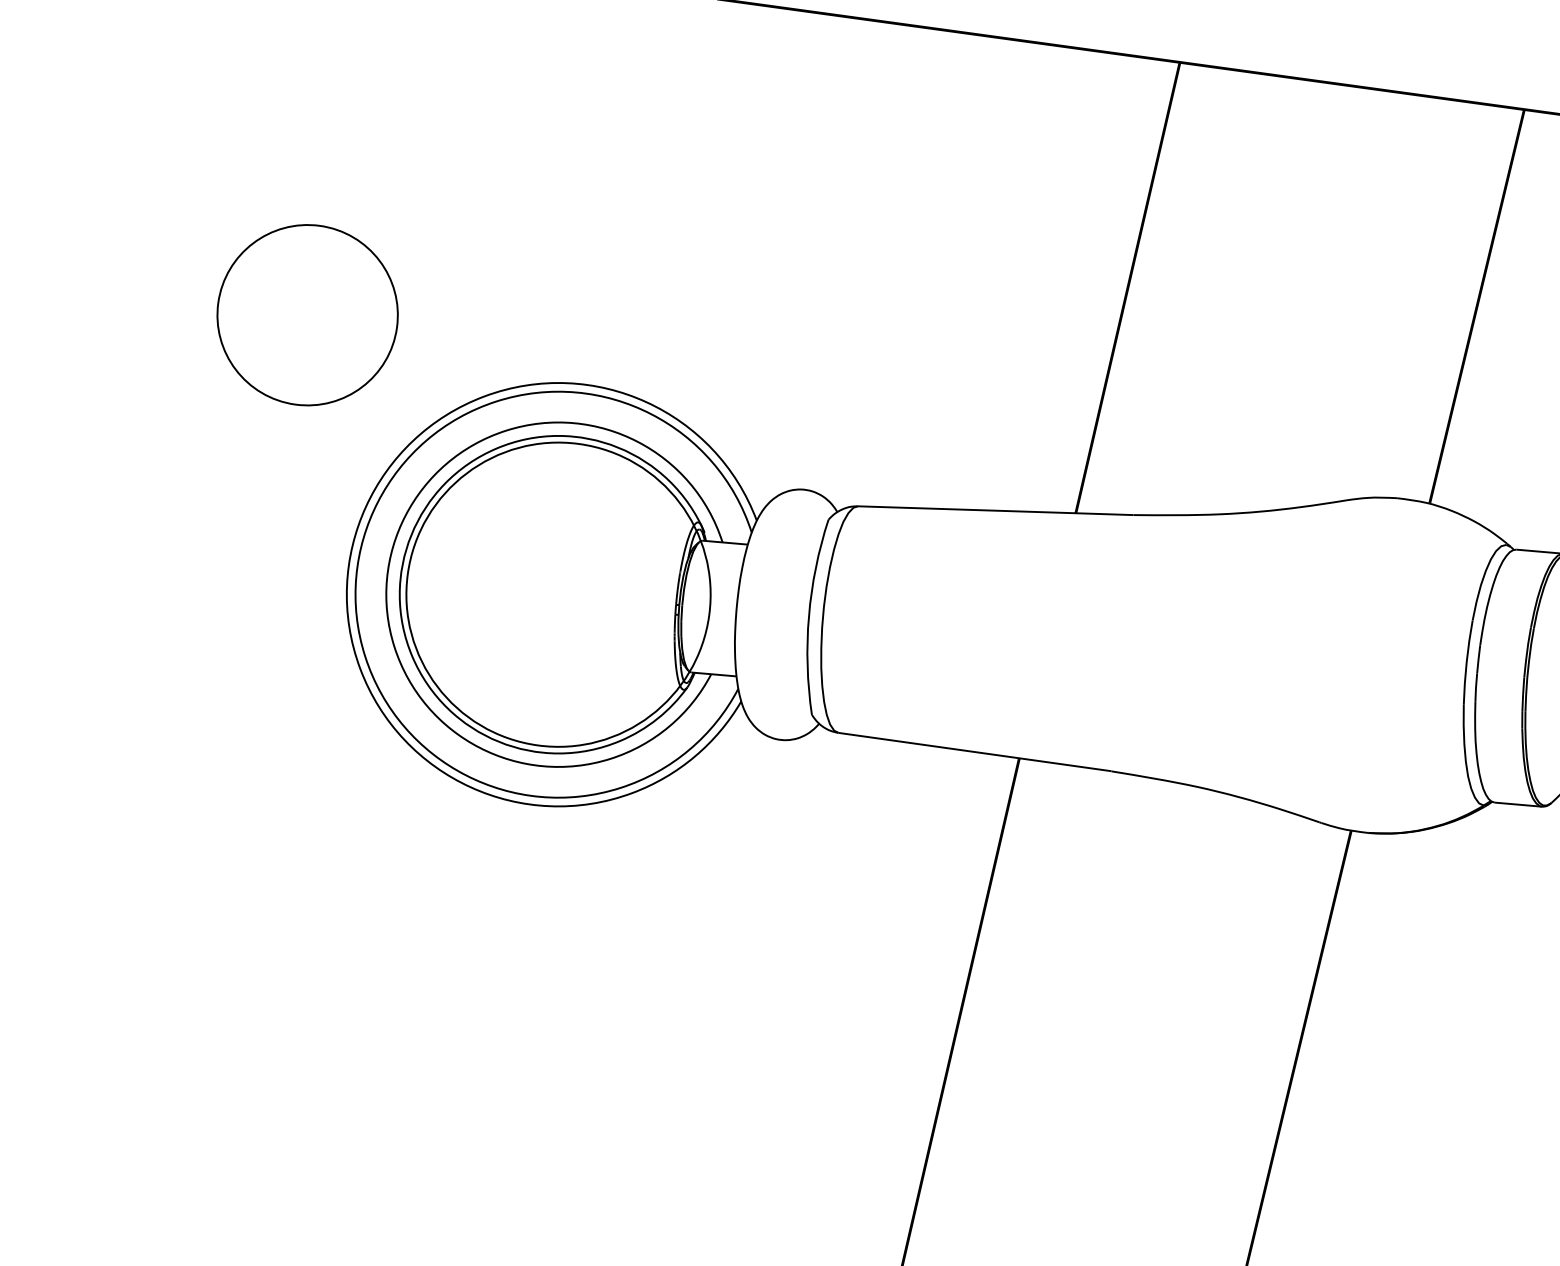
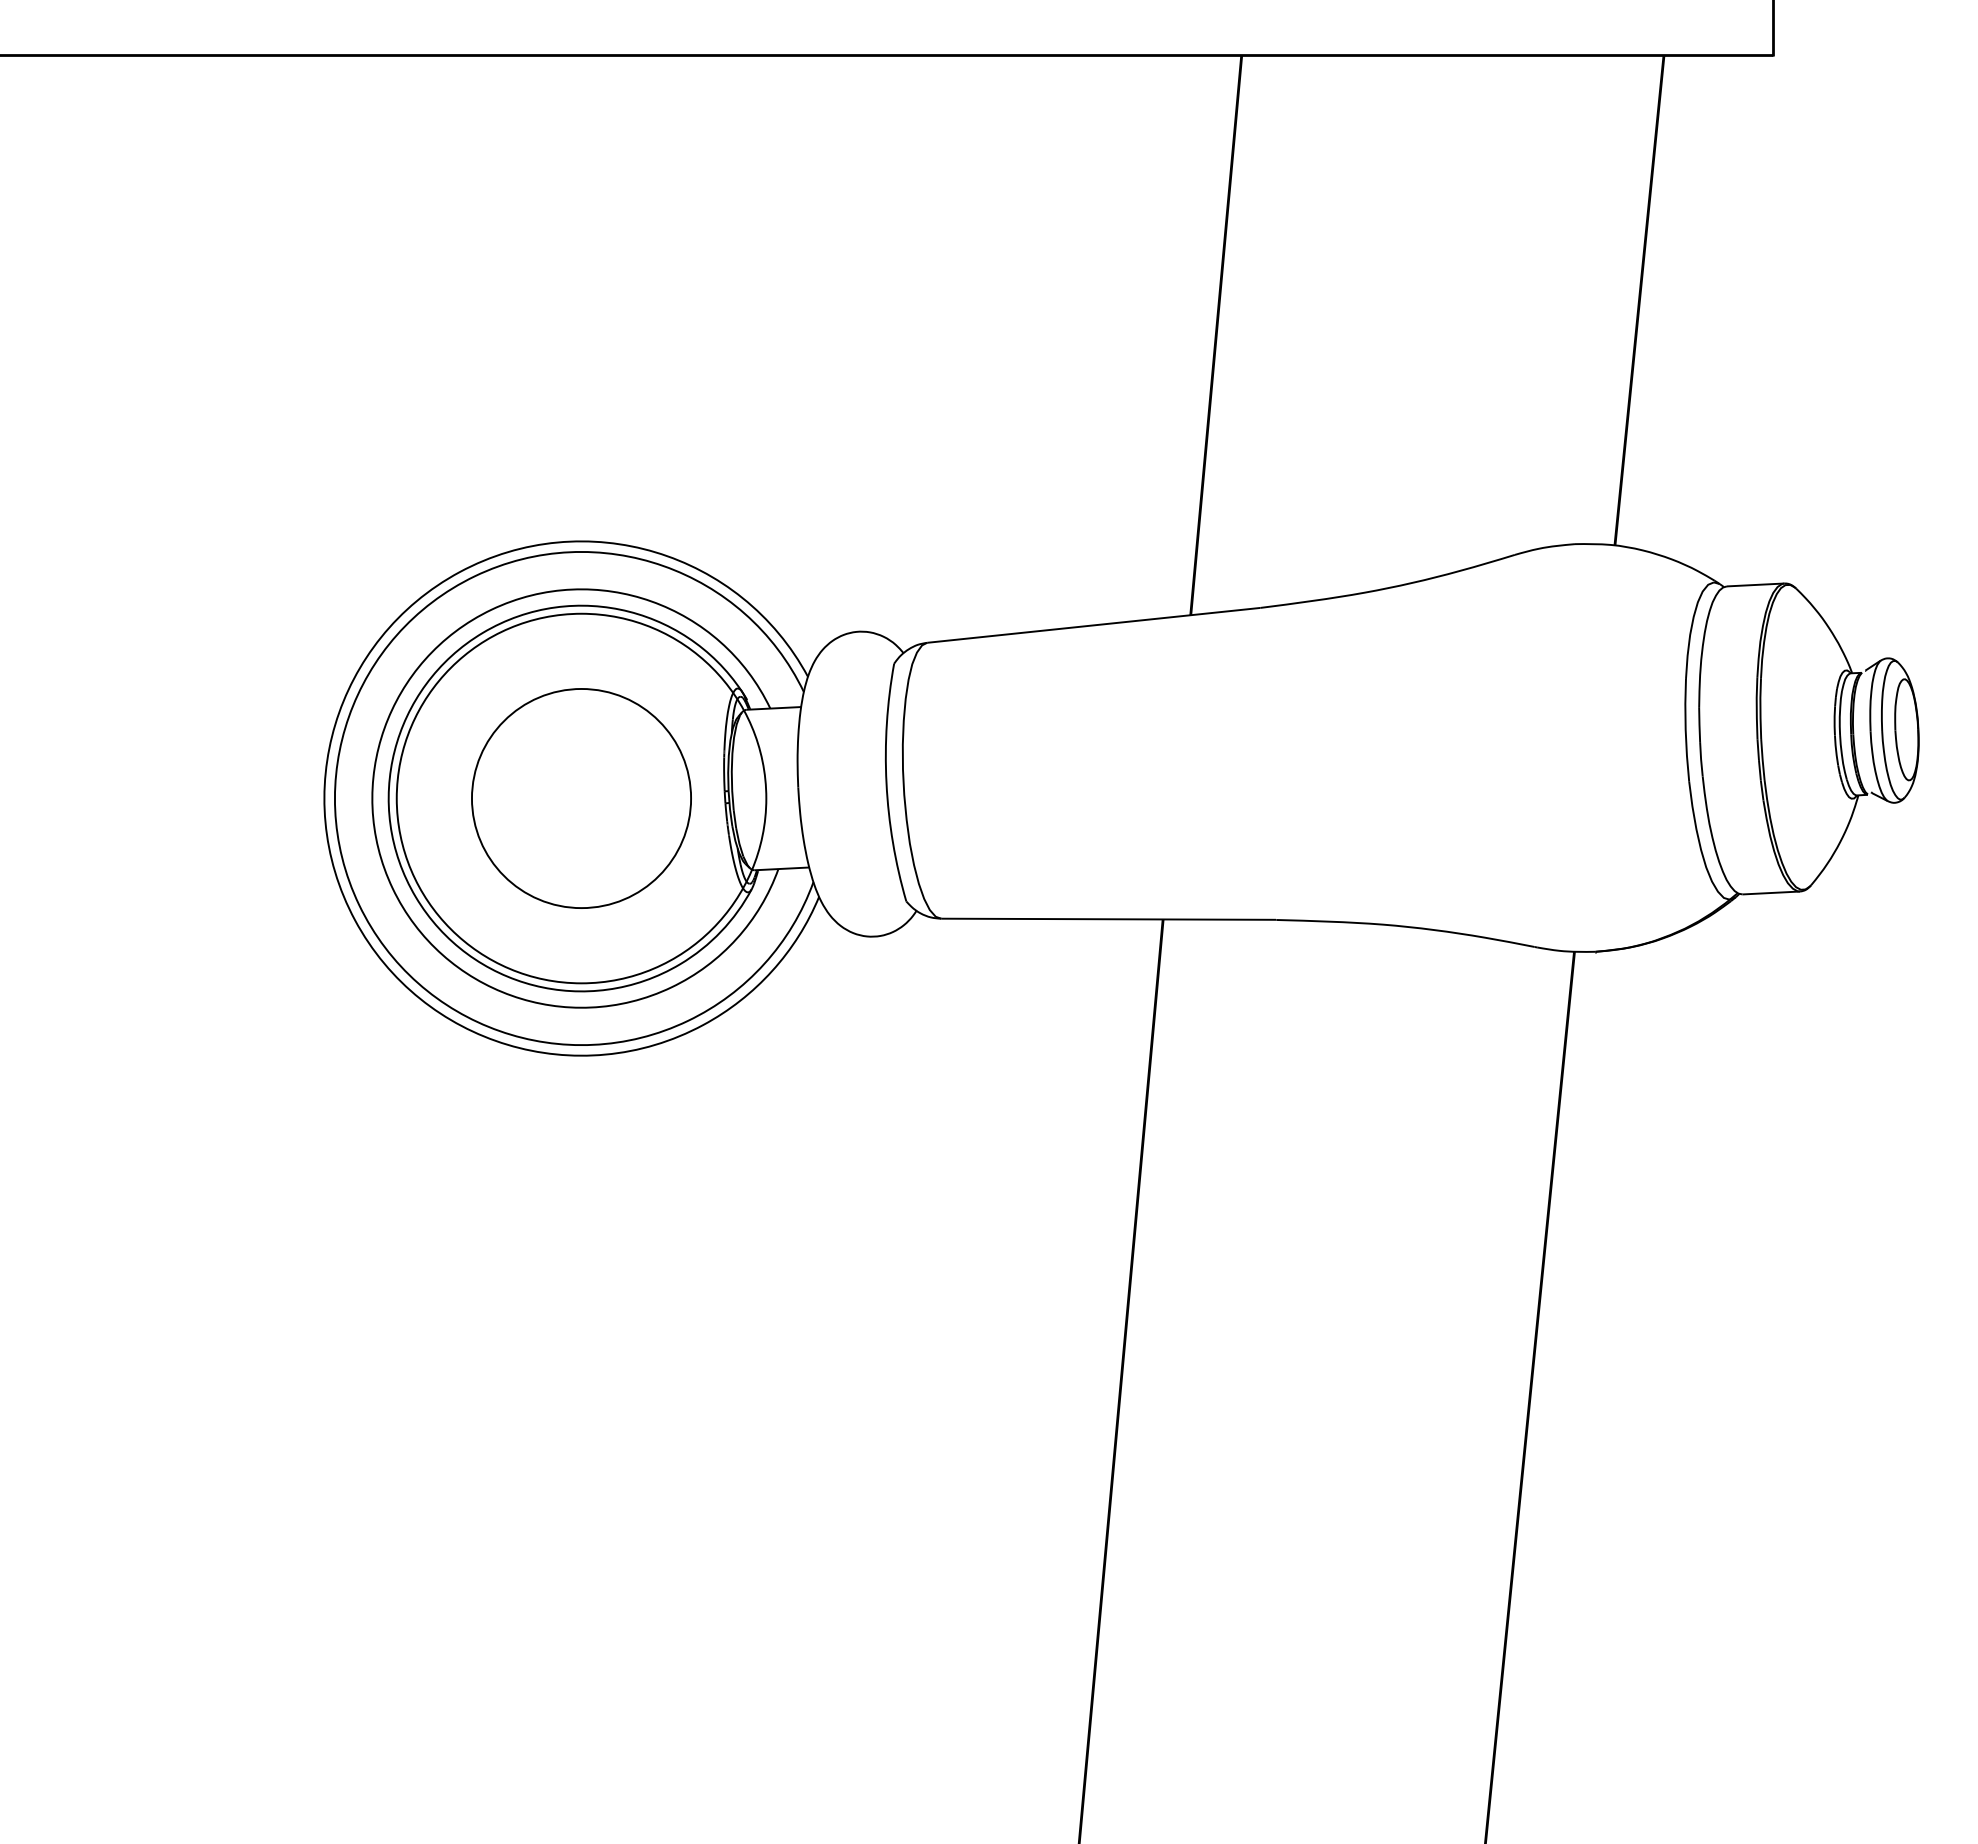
part: (307, 315) -> (581, 798), moved

